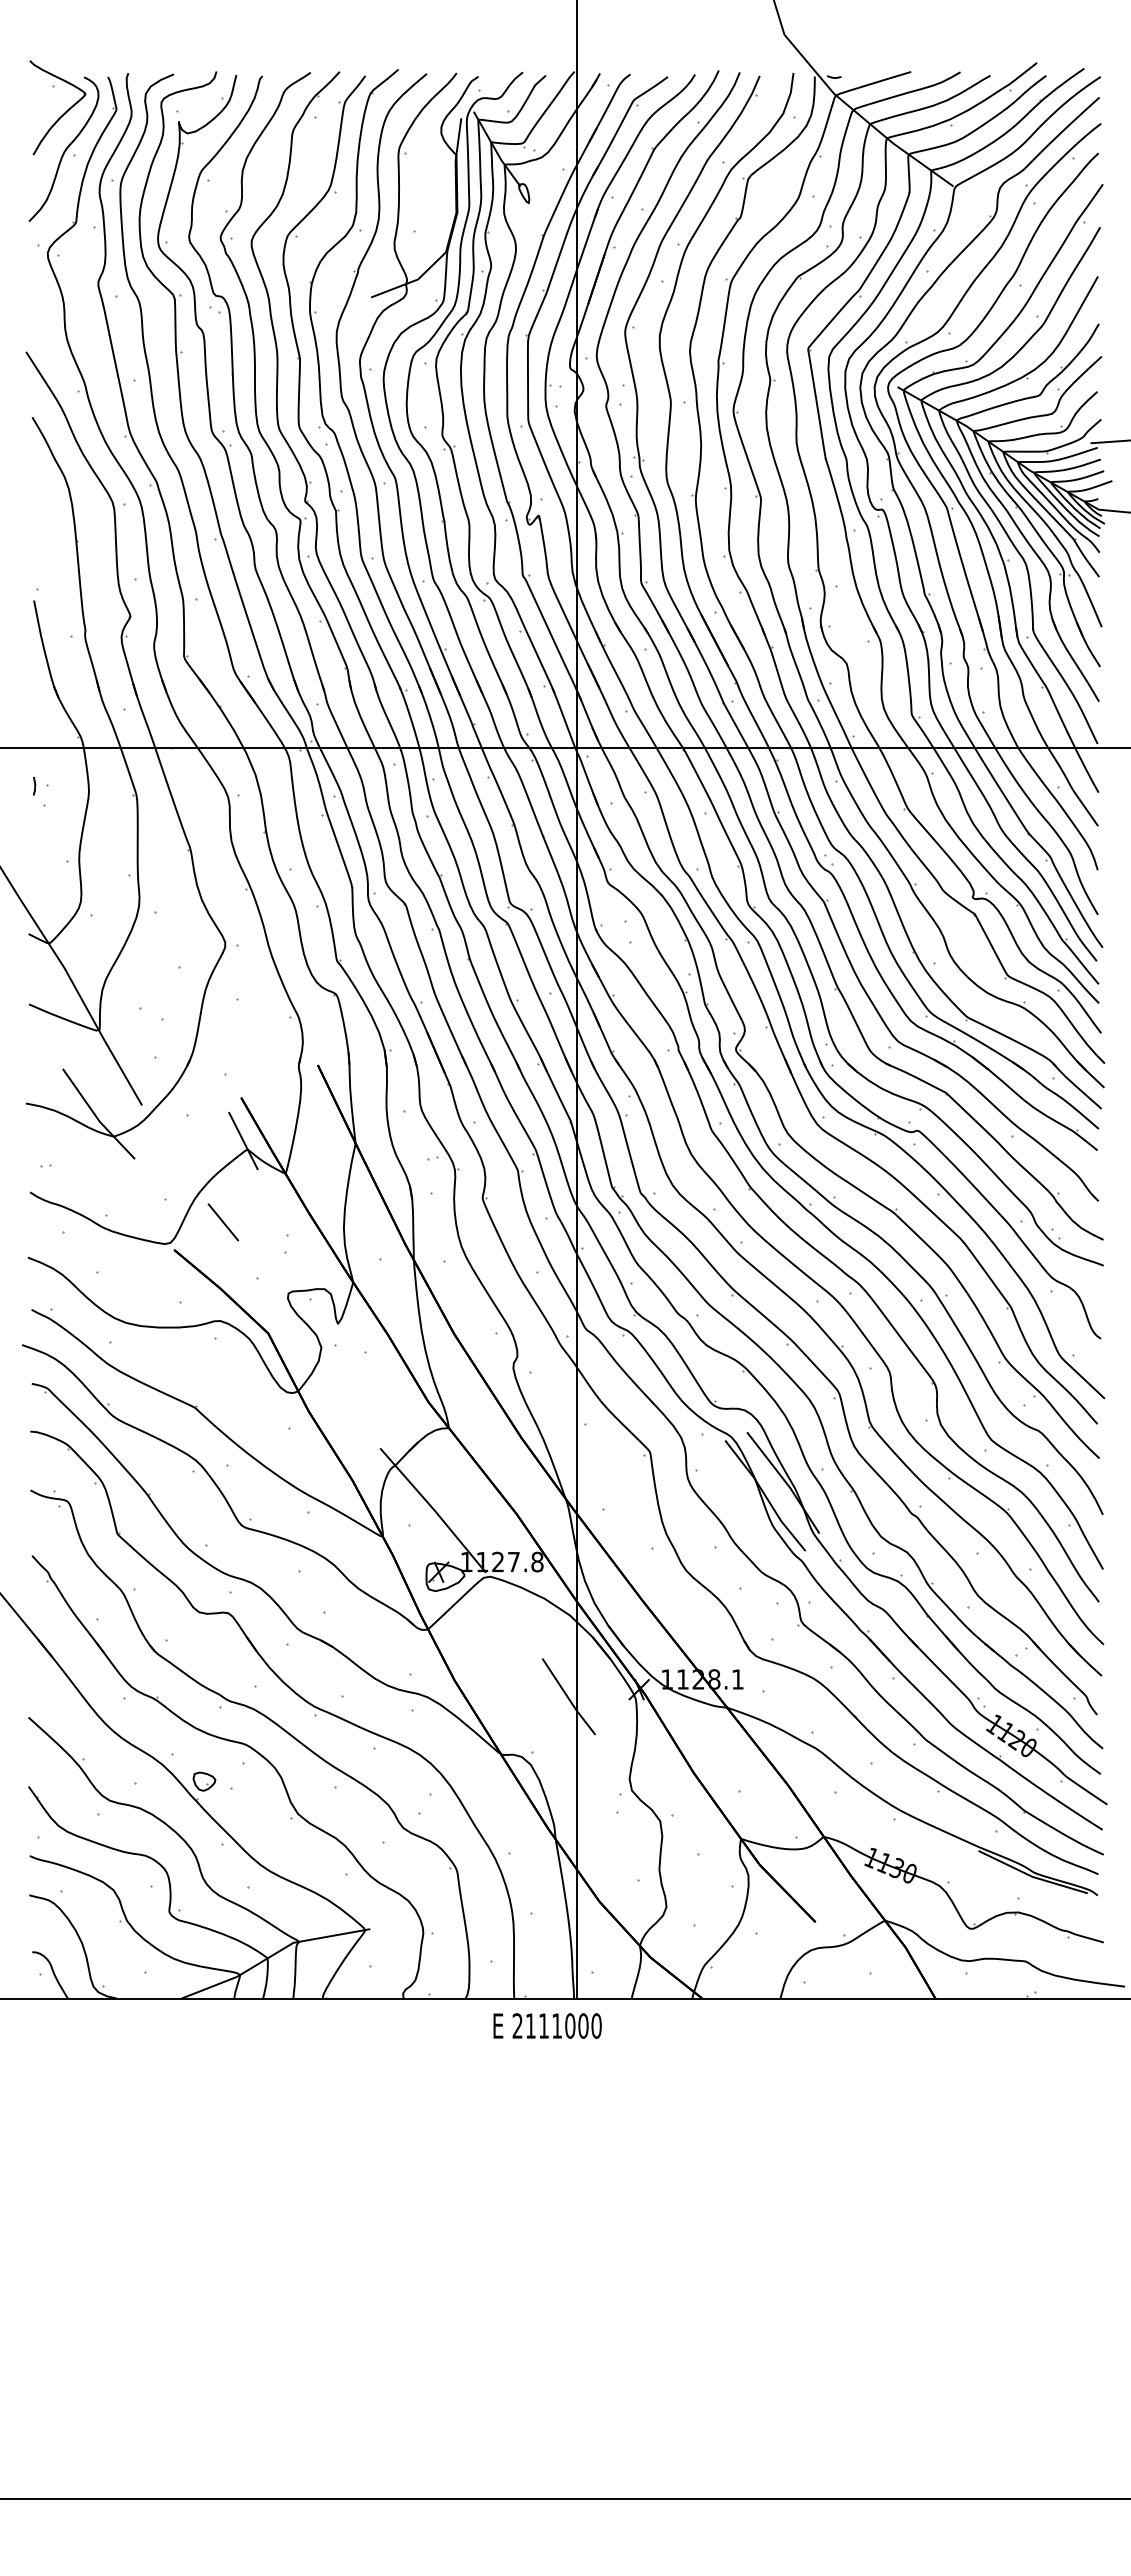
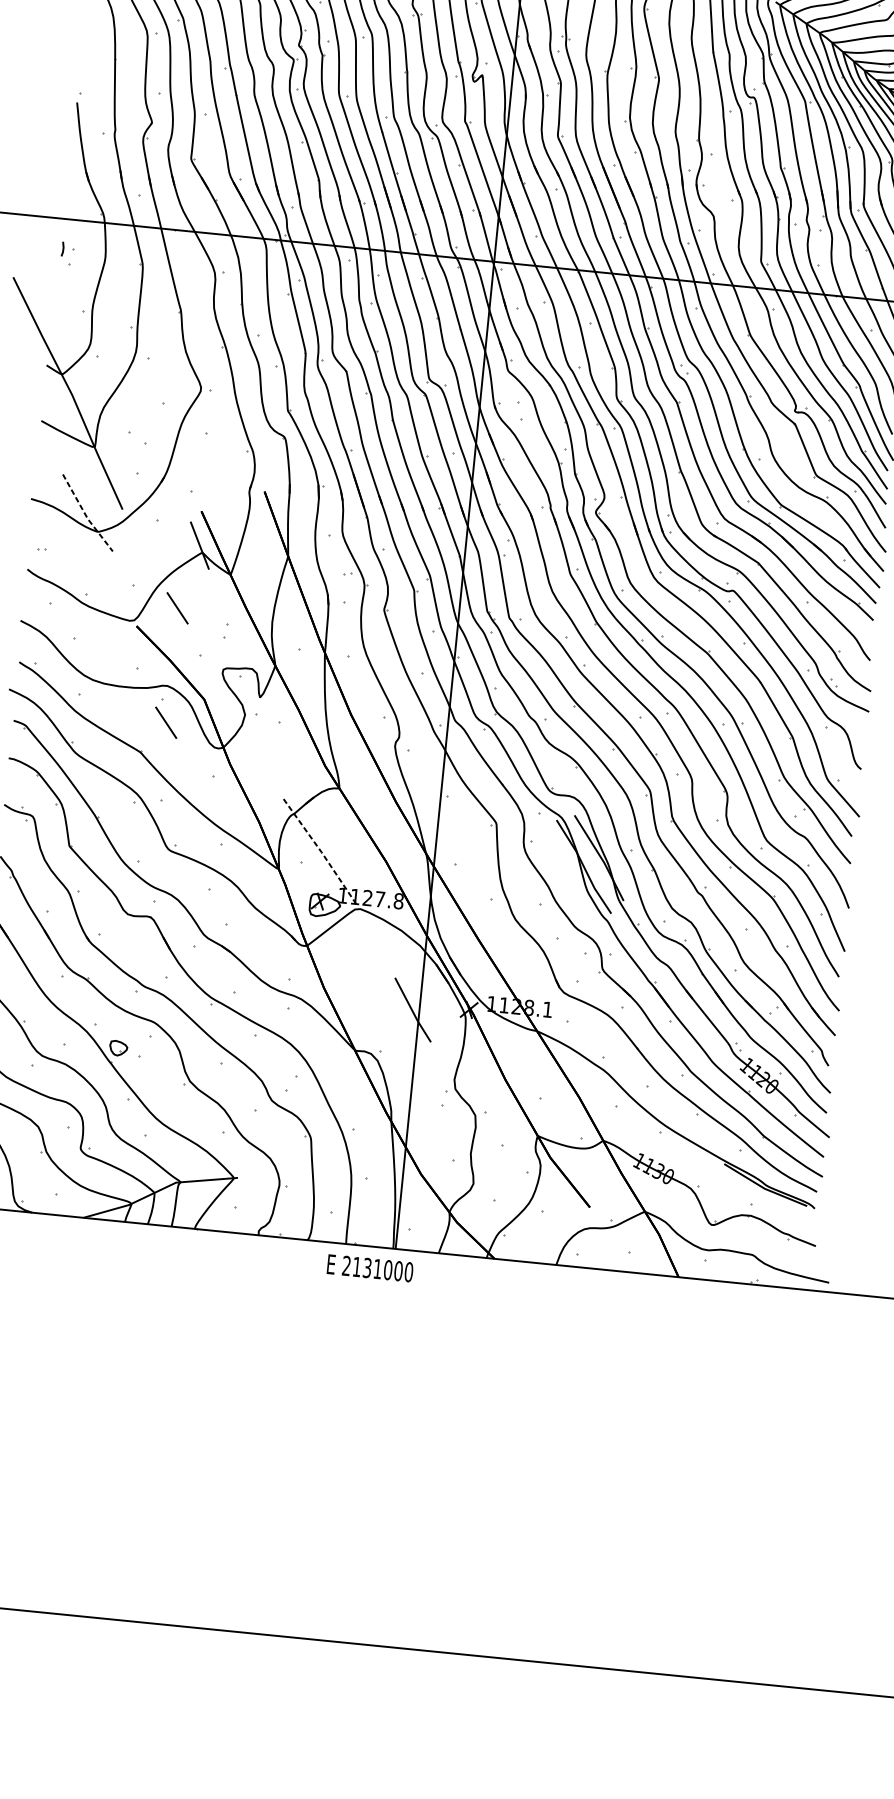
line: (96, 1116) -> (85, 514), solid -> dashed
line: (223, 1367) -> (166, 722), added
line: (434, 1510) -> (321, 852), solid -> dashed
text: (543, 2025) -> (367, 1267), 2111000 -> 2131000

